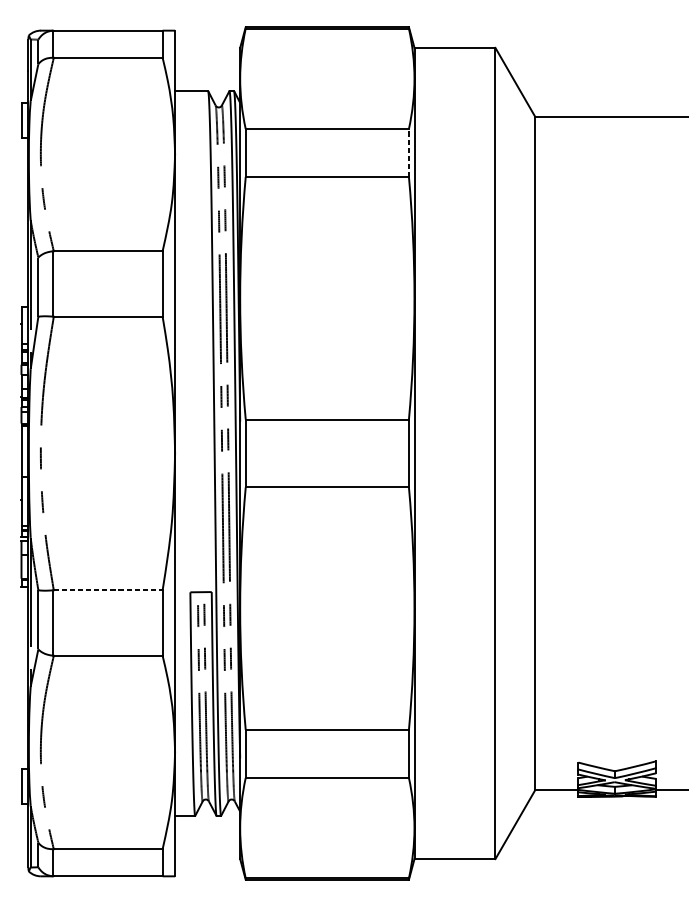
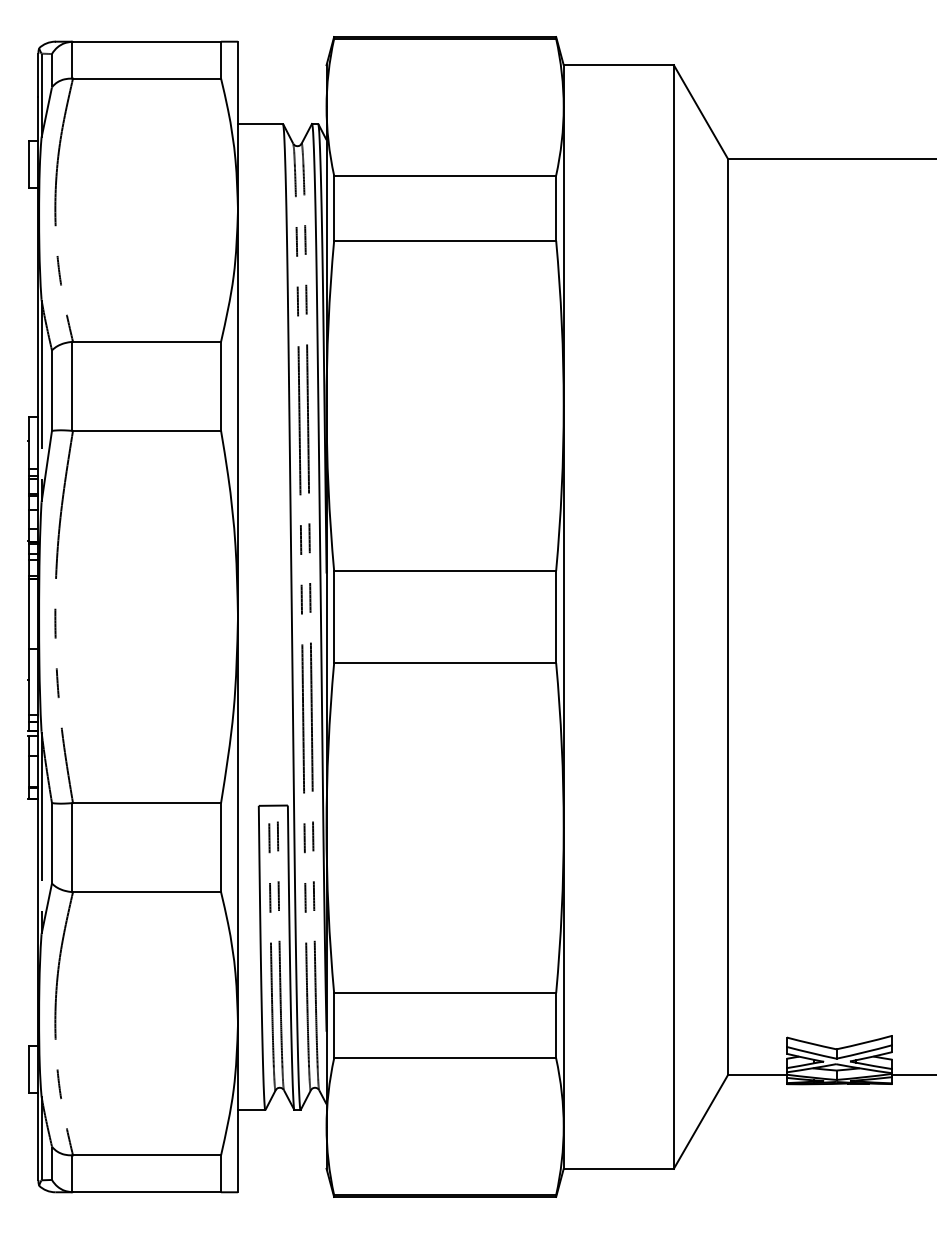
line: (409, 153) -> (556, 208), dashed -> solid
line: (108, 590) -> (147, 803), dashed -> solid

